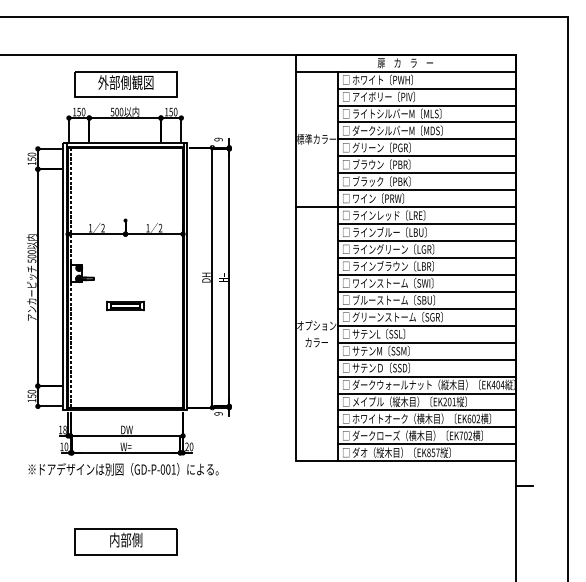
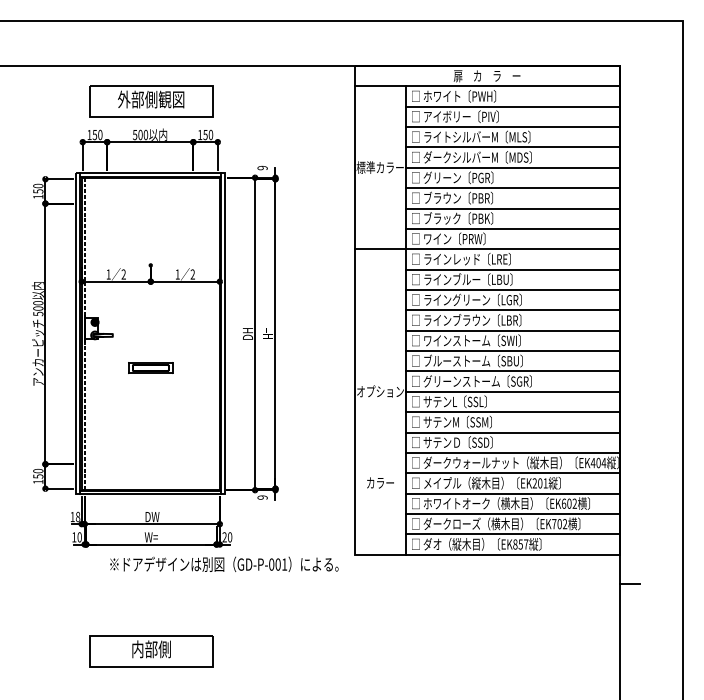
text: (316, 342) -> (380, 482), moved
text: (123, 468) -> (224, 563), moved

